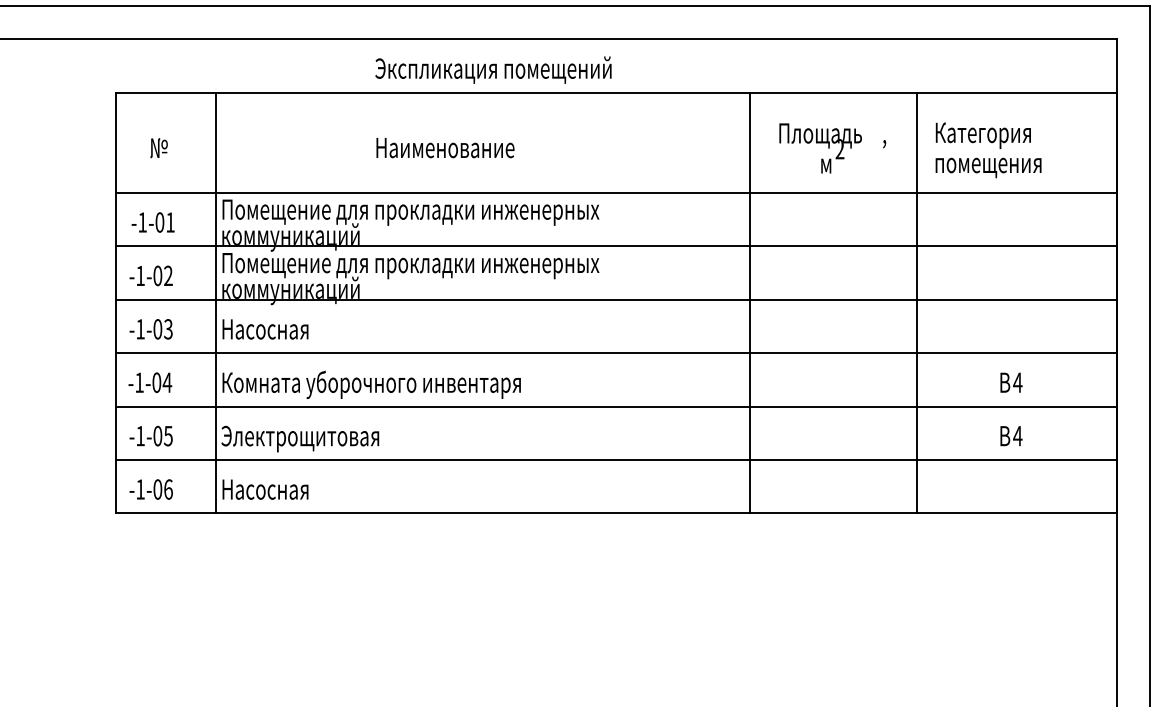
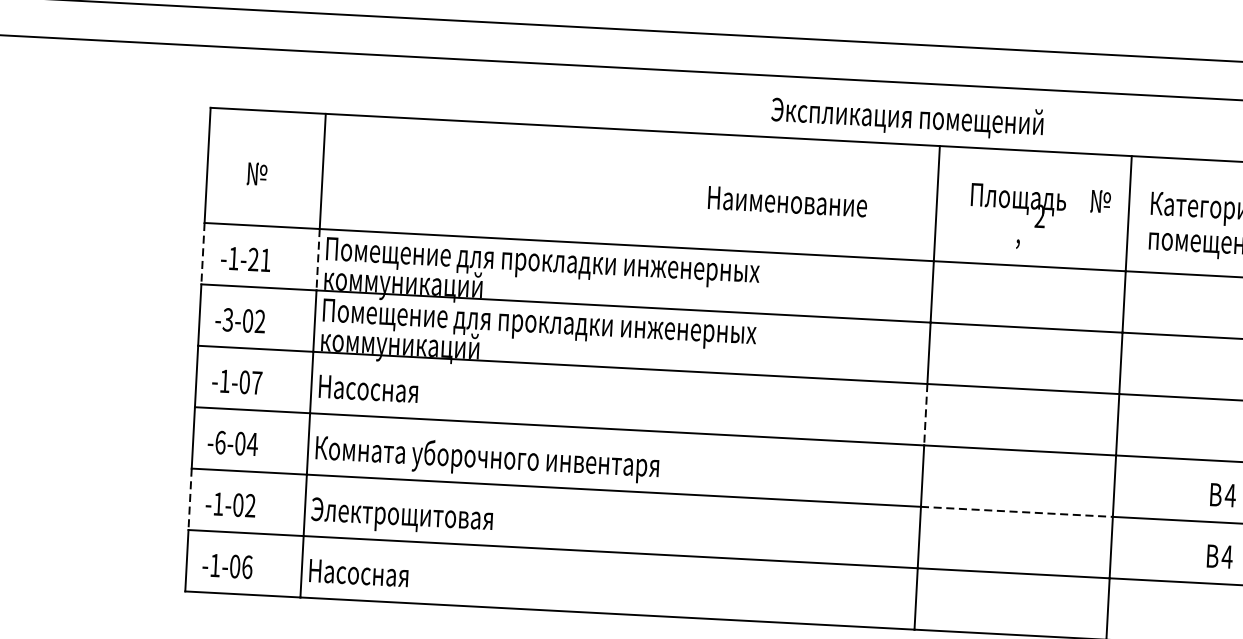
text: (493, 69) -> (907, 117), moved
text: (891, 135) -> (1100, 203), , -> №
text: (445, 148) -> (787, 202), moved
text: (825, 168) -> (1022, 237), м -> ,
line: (115, 219) -> (202, 253), solid -> dashed
line: (215, 219) -> (317, 259), solid -> dashed
text: (159, 222) -> (253, 259), -1-01 -> -1-21
text: (140, 275) -> (228, 319), -1-02 -> -3-02
line: (749, 326) -> (925, 414), solid -> dashed
text: (168, 329) -> (257, 383), -1-03 -> -1-07
text: (139, 382) -> (220, 442), -1-04 -> -6-04
line: (833, 406) -> (1017, 511), solid -> dashed
line: (115, 433) -> (189, 499), solid -> dashed
text: (168, 435) -> (250, 505), -1-05 -> -1-02

